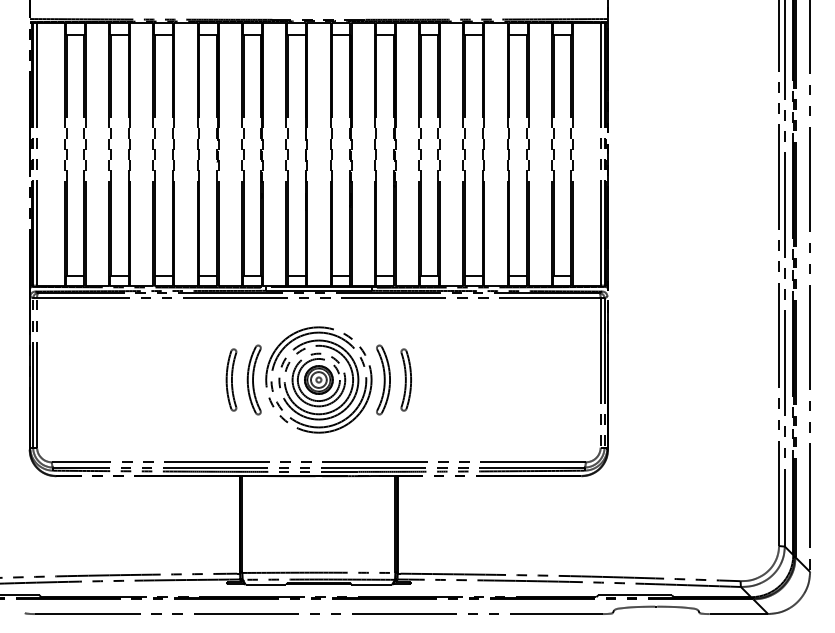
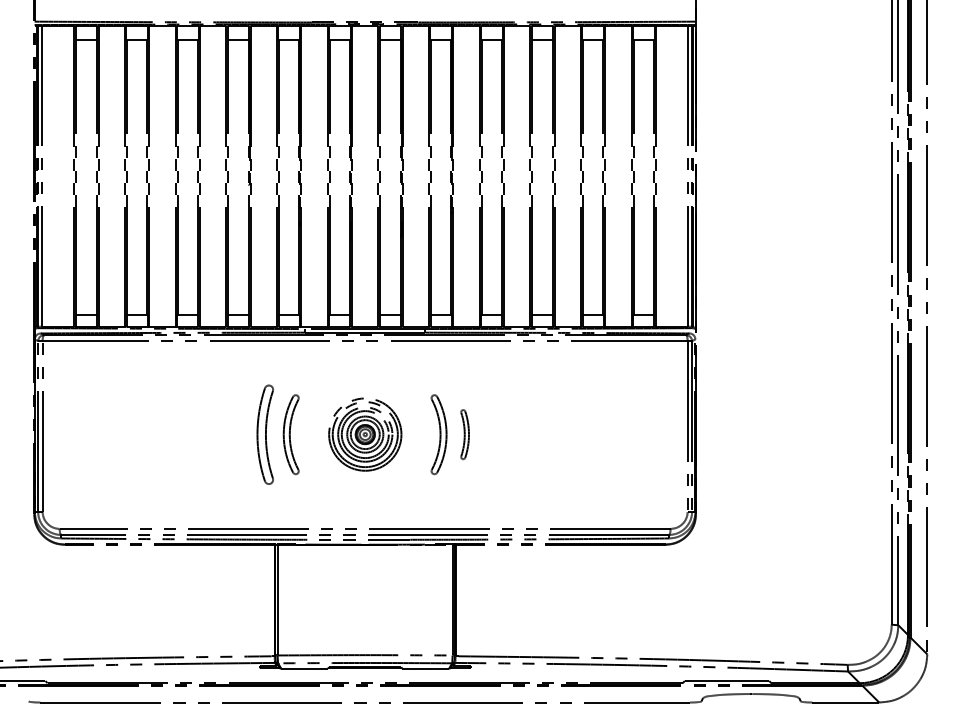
part: (230, 379) -> (264, 434), size x1.4
part: (319, 379) -> (365, 434), size x0.6
part: (405, 379) -> (464, 434), size x0.7

